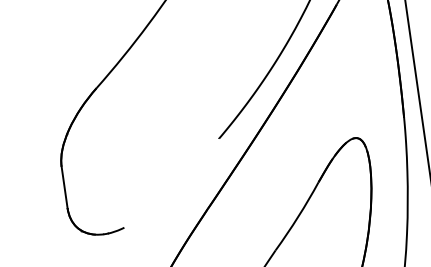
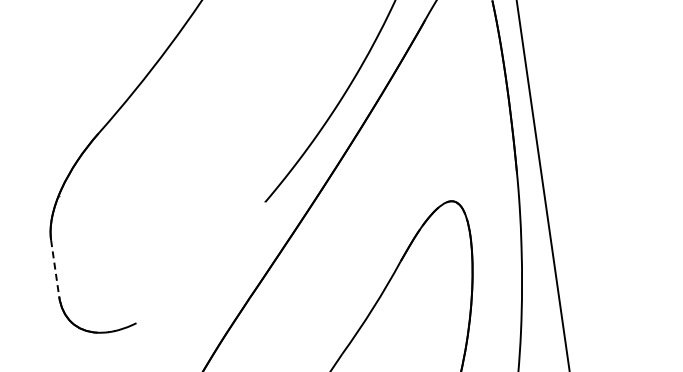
line: (64, 187) -> (55, 268), solid -> dashed

